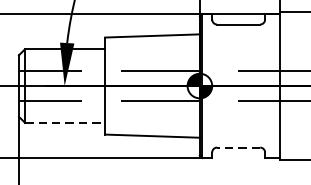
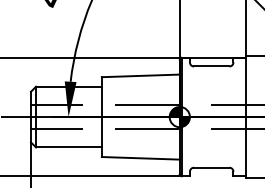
line: (64, 123) -> (68, 147), dashed -> solid
line: (238, 147) -> (211, 167), dashed -> solid

